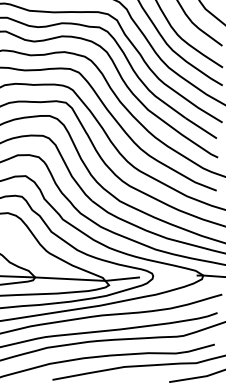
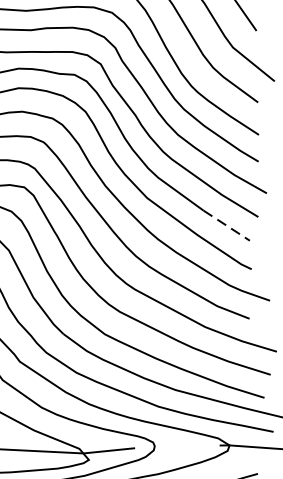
line: (201, 128) -> (226, 225), solid -> dashed

